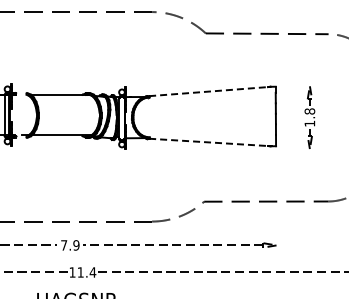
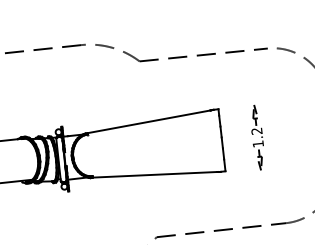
line: (208, 91) -> (148, 121), dashed -> solid
text: (309, 111) -> (256, 131), 1.8 -> 1.2
line: (208, 142) -> (154, 174), dashed -> solid

